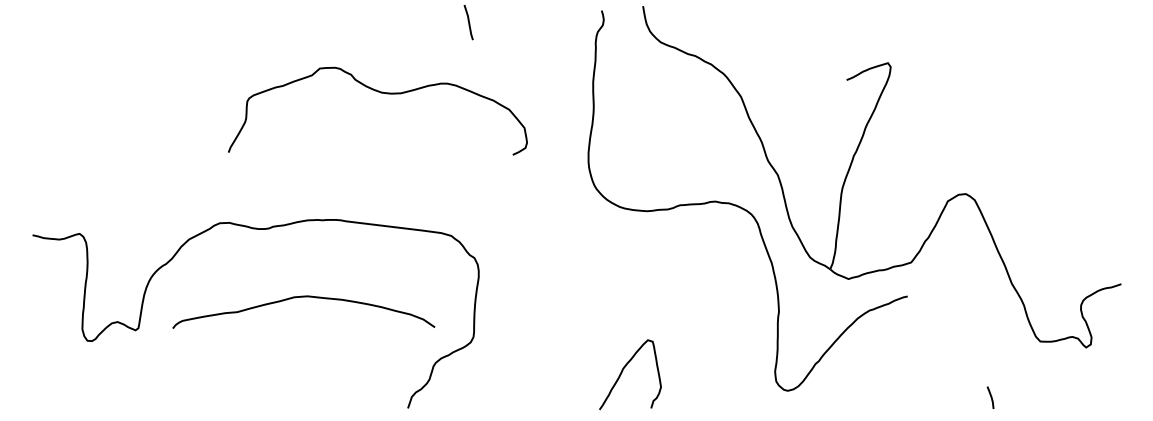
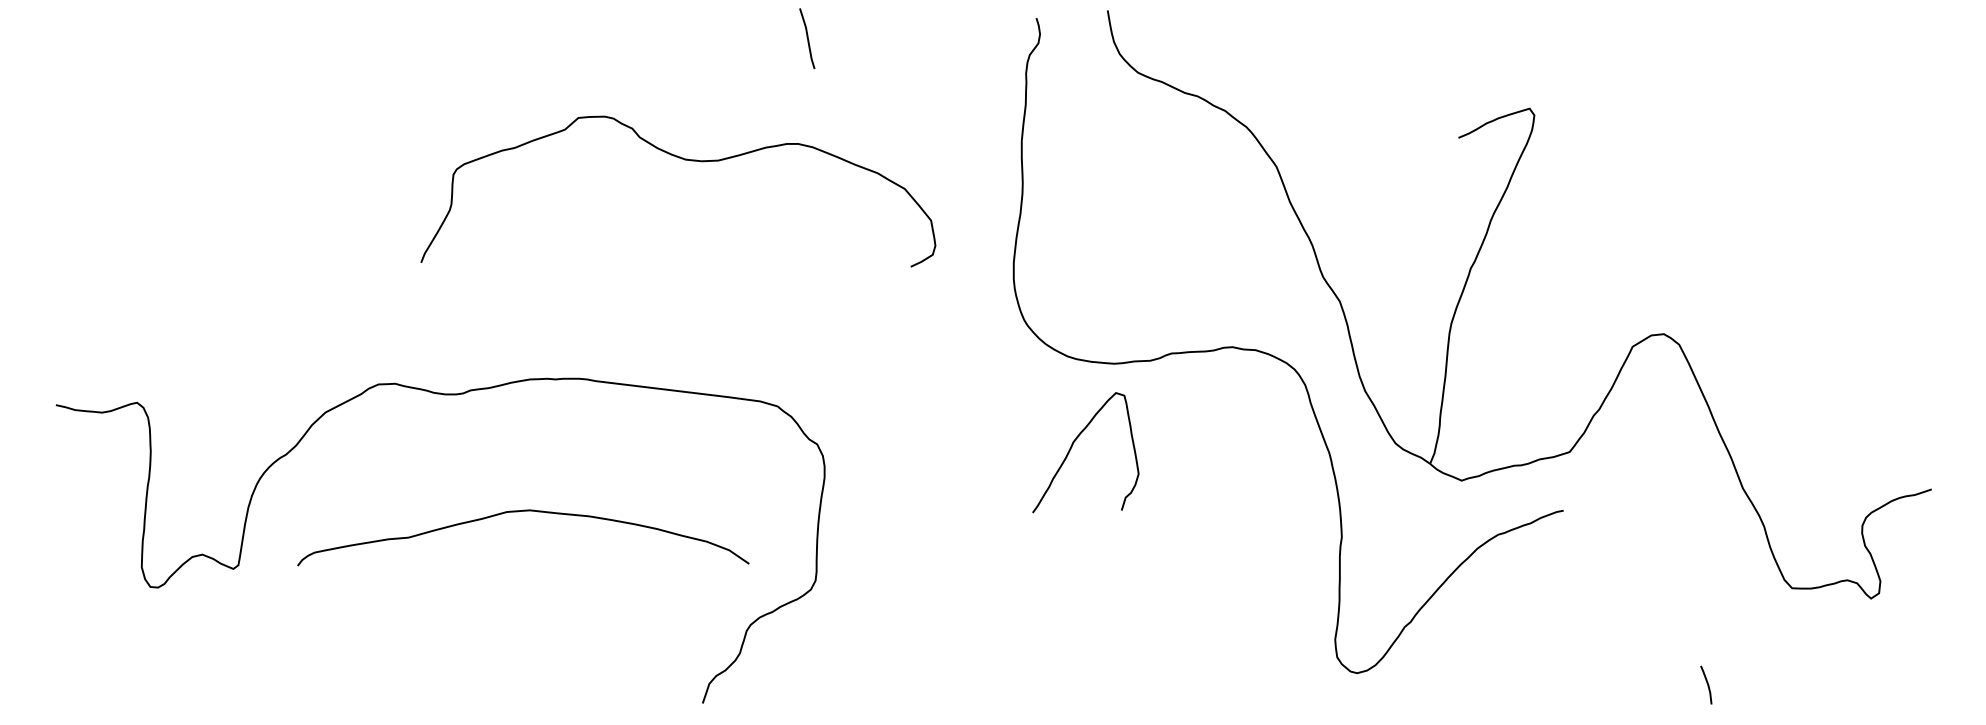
curve: (380, 93) -> (682, 160), moved
curve: (623, 370) -> (1073, 445), moved

